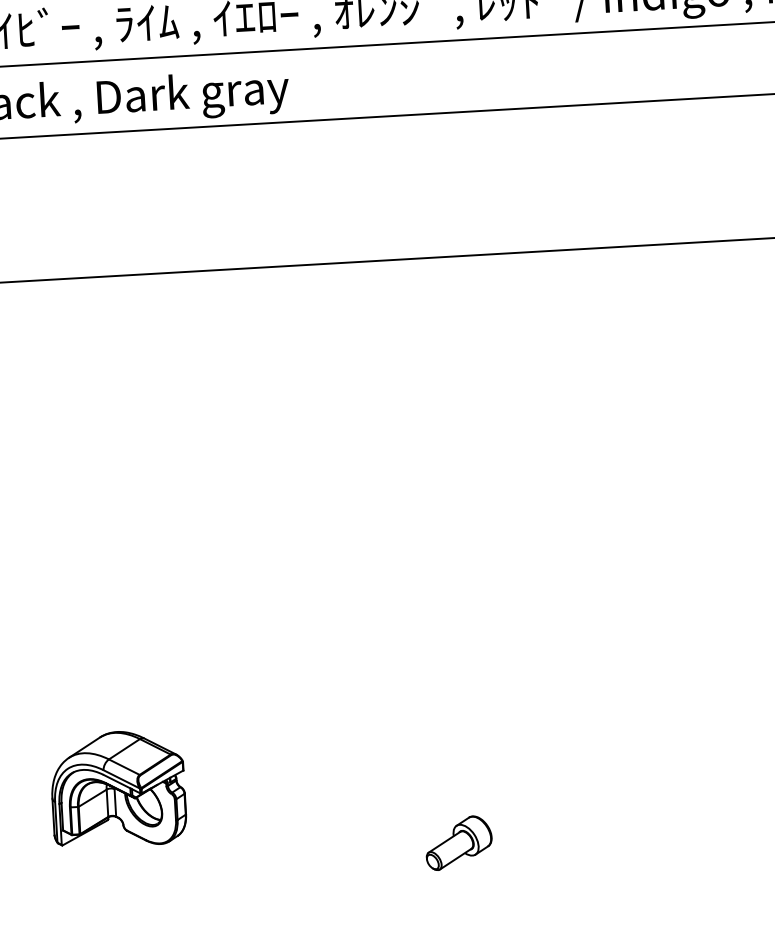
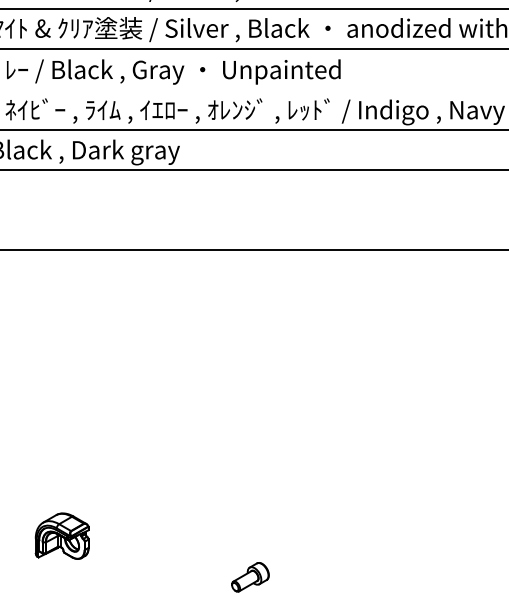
part: (116, 787) -> (61, 535), size x0.71

